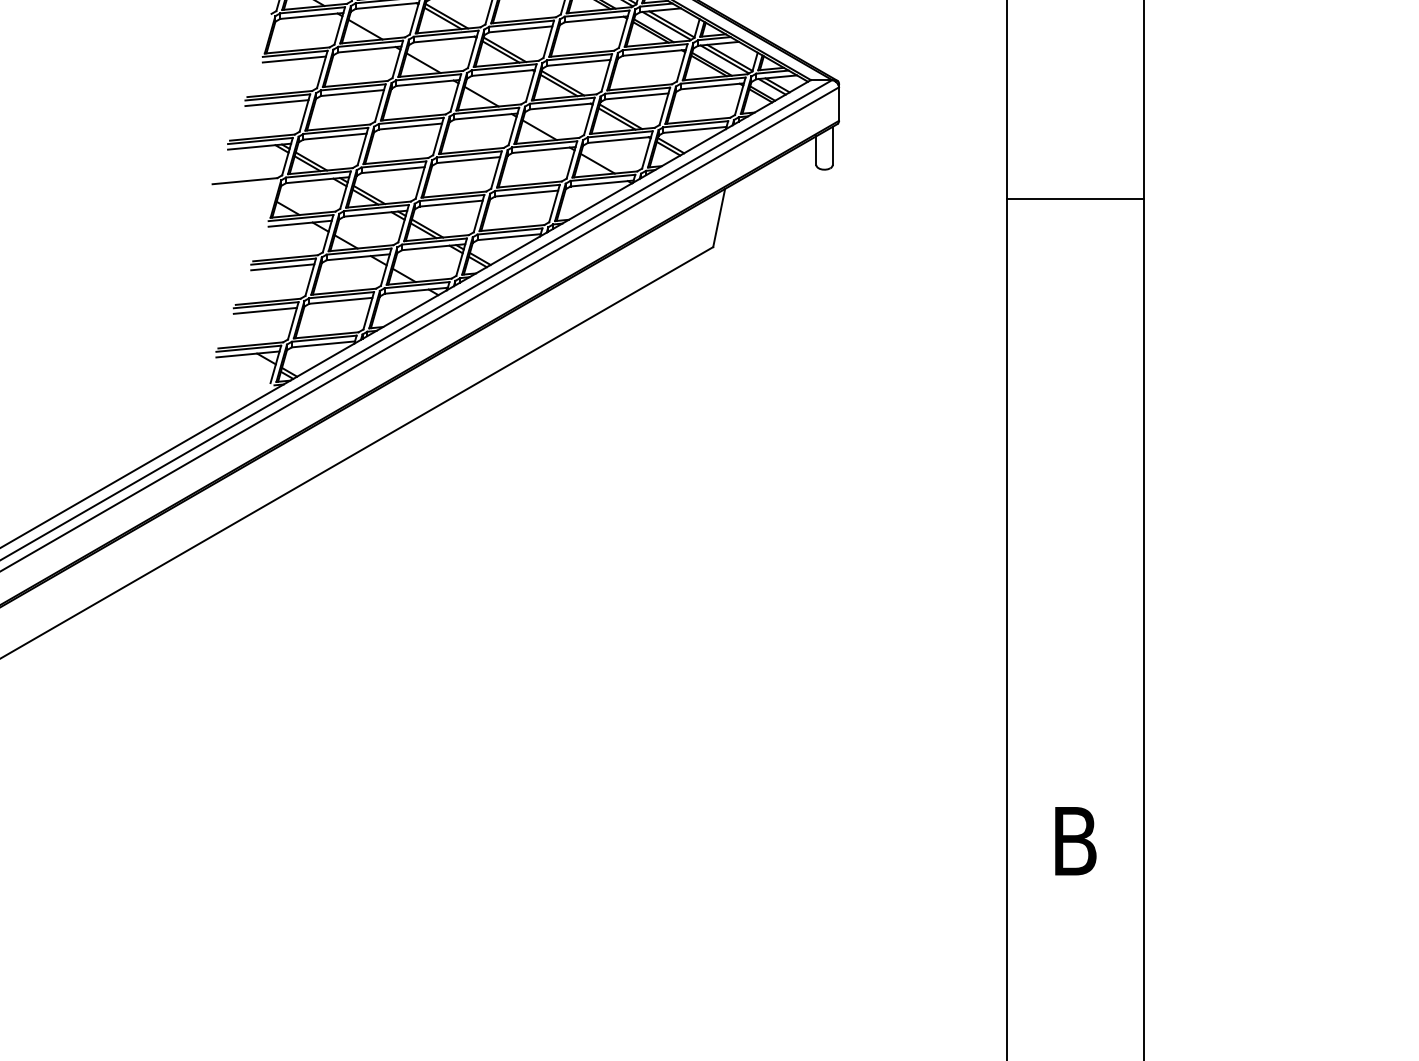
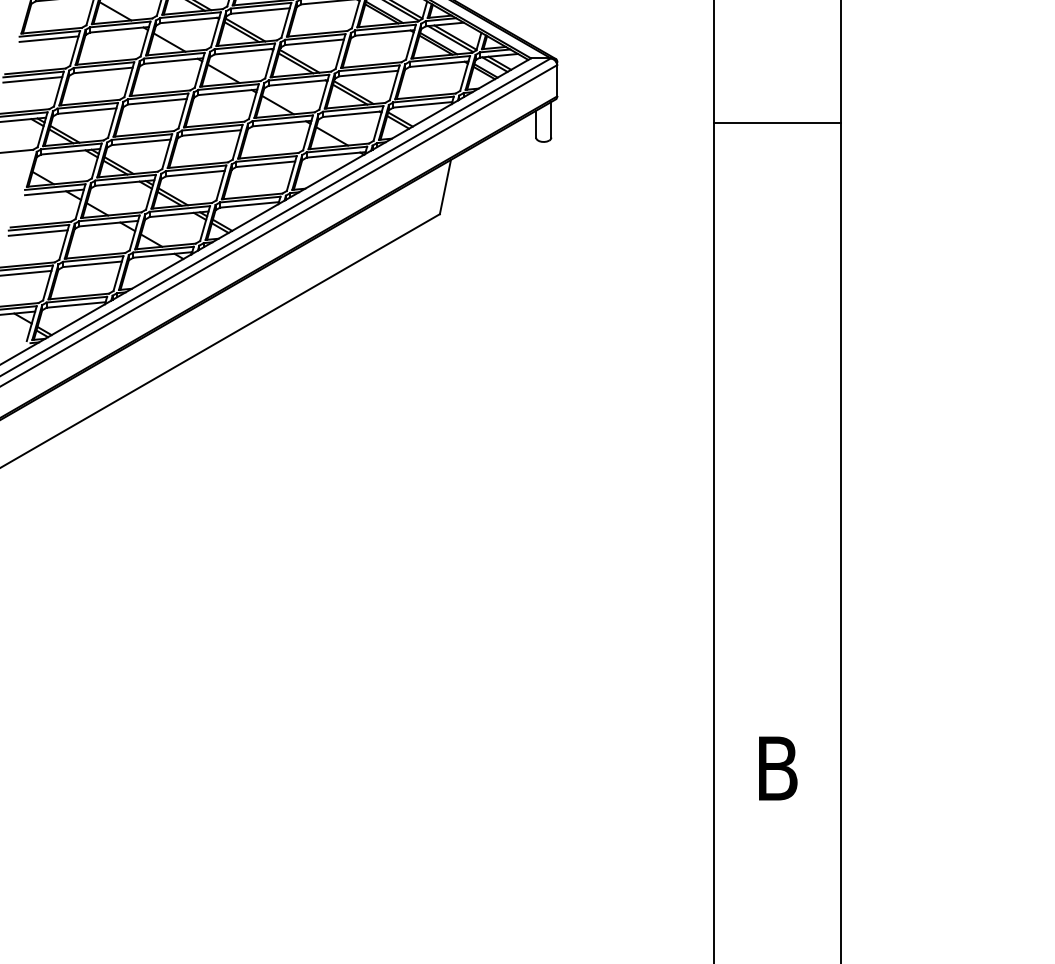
line: (1074, 199) -> (776, 123), moved

